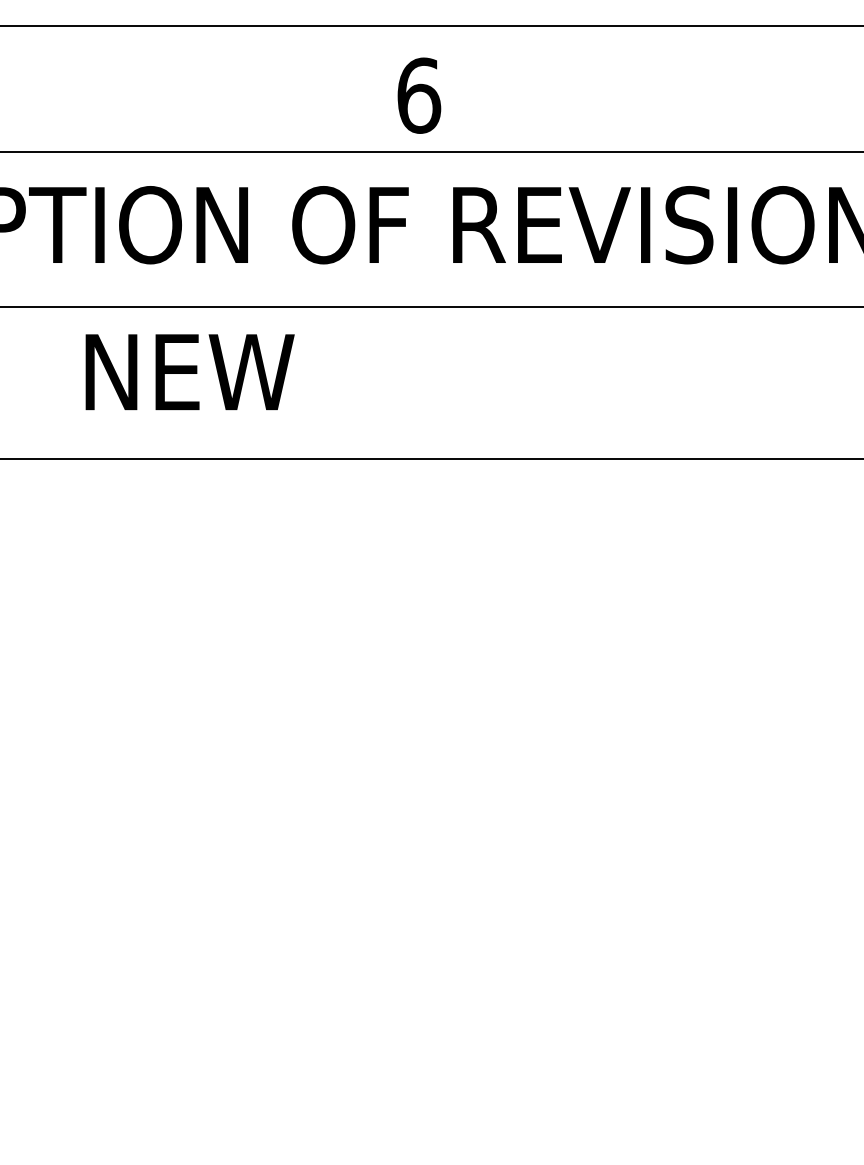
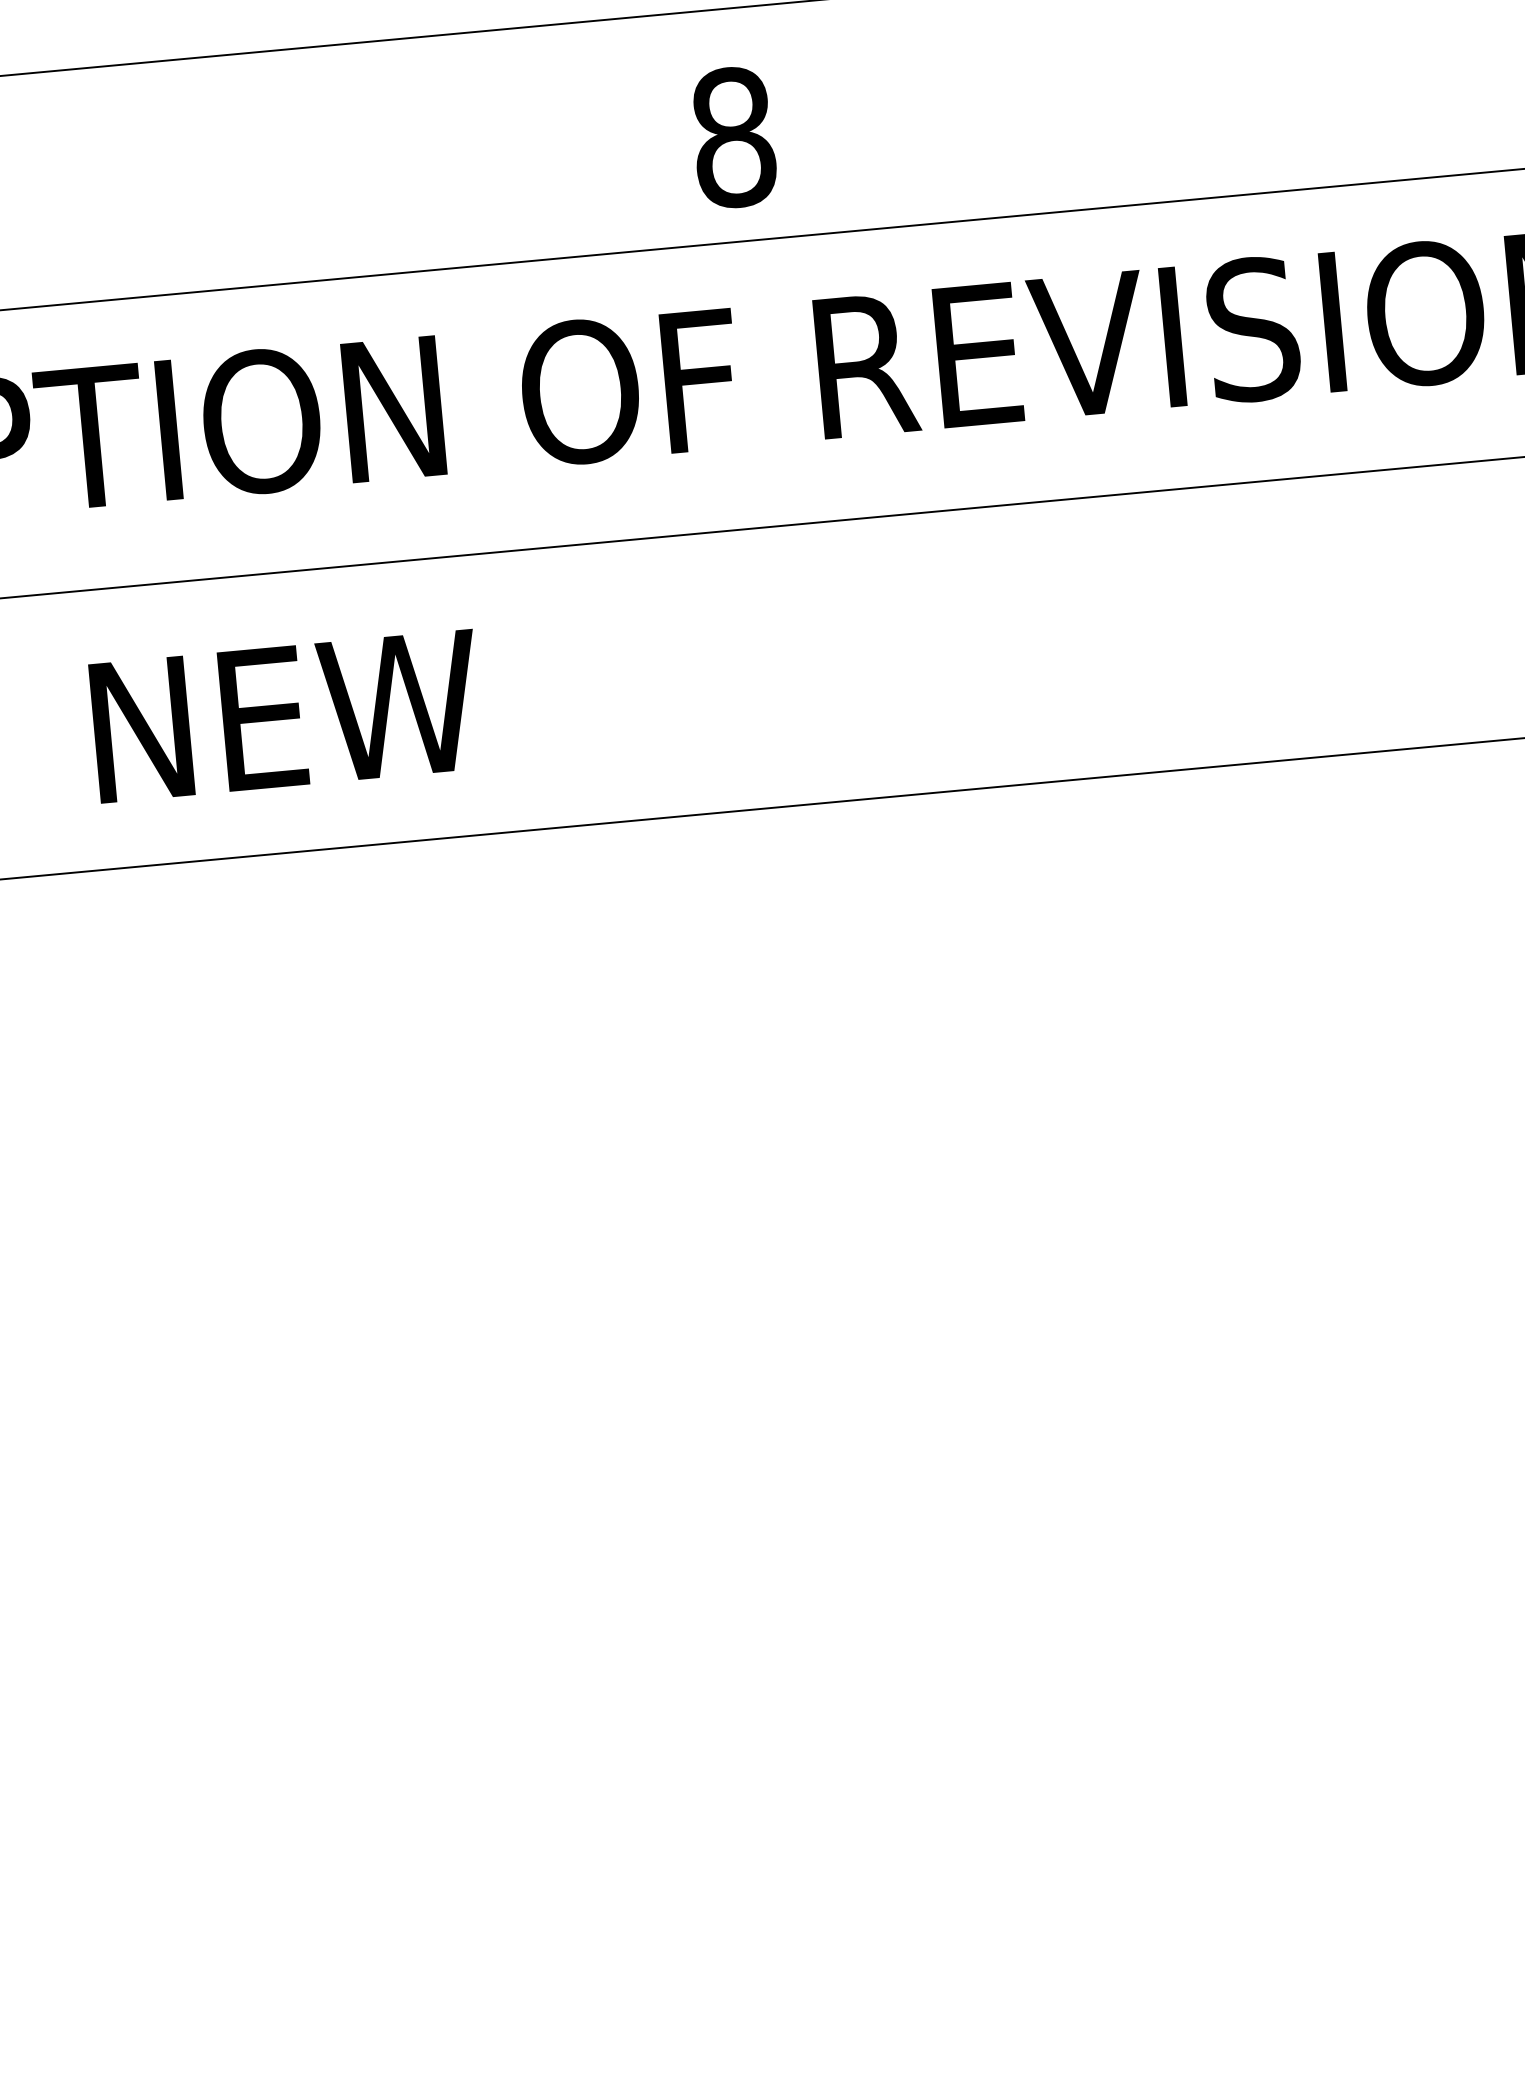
text: (419, 95) -> (734, 137), 6 -> 8
text: (189, 372) -> (285, 716), moved

